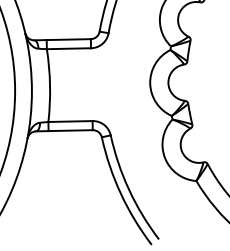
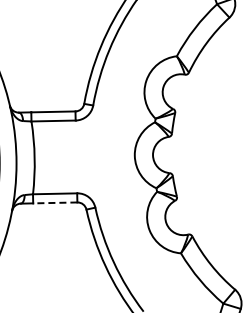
line: (69, 130) -> (54, 202), solid -> dashed

